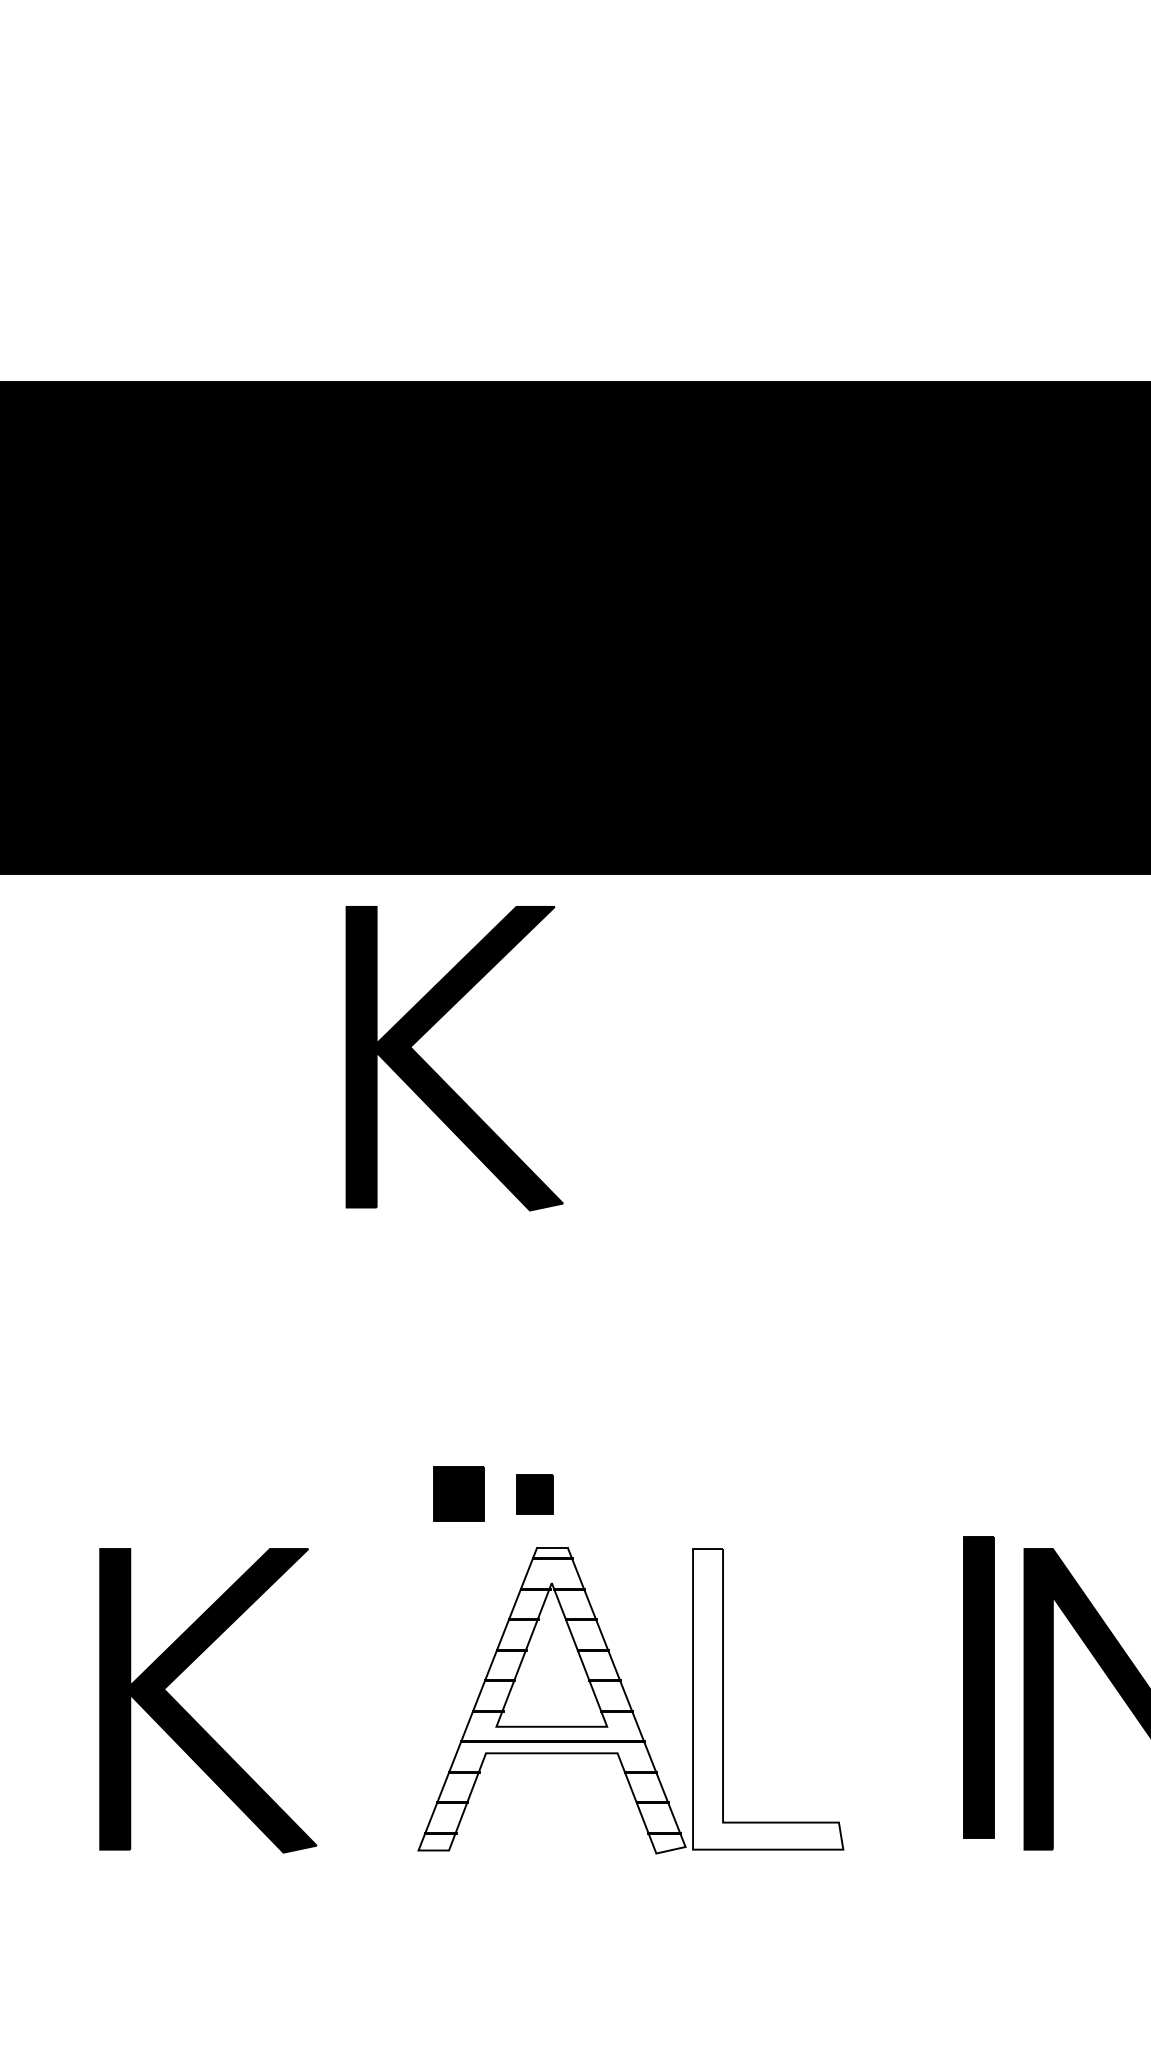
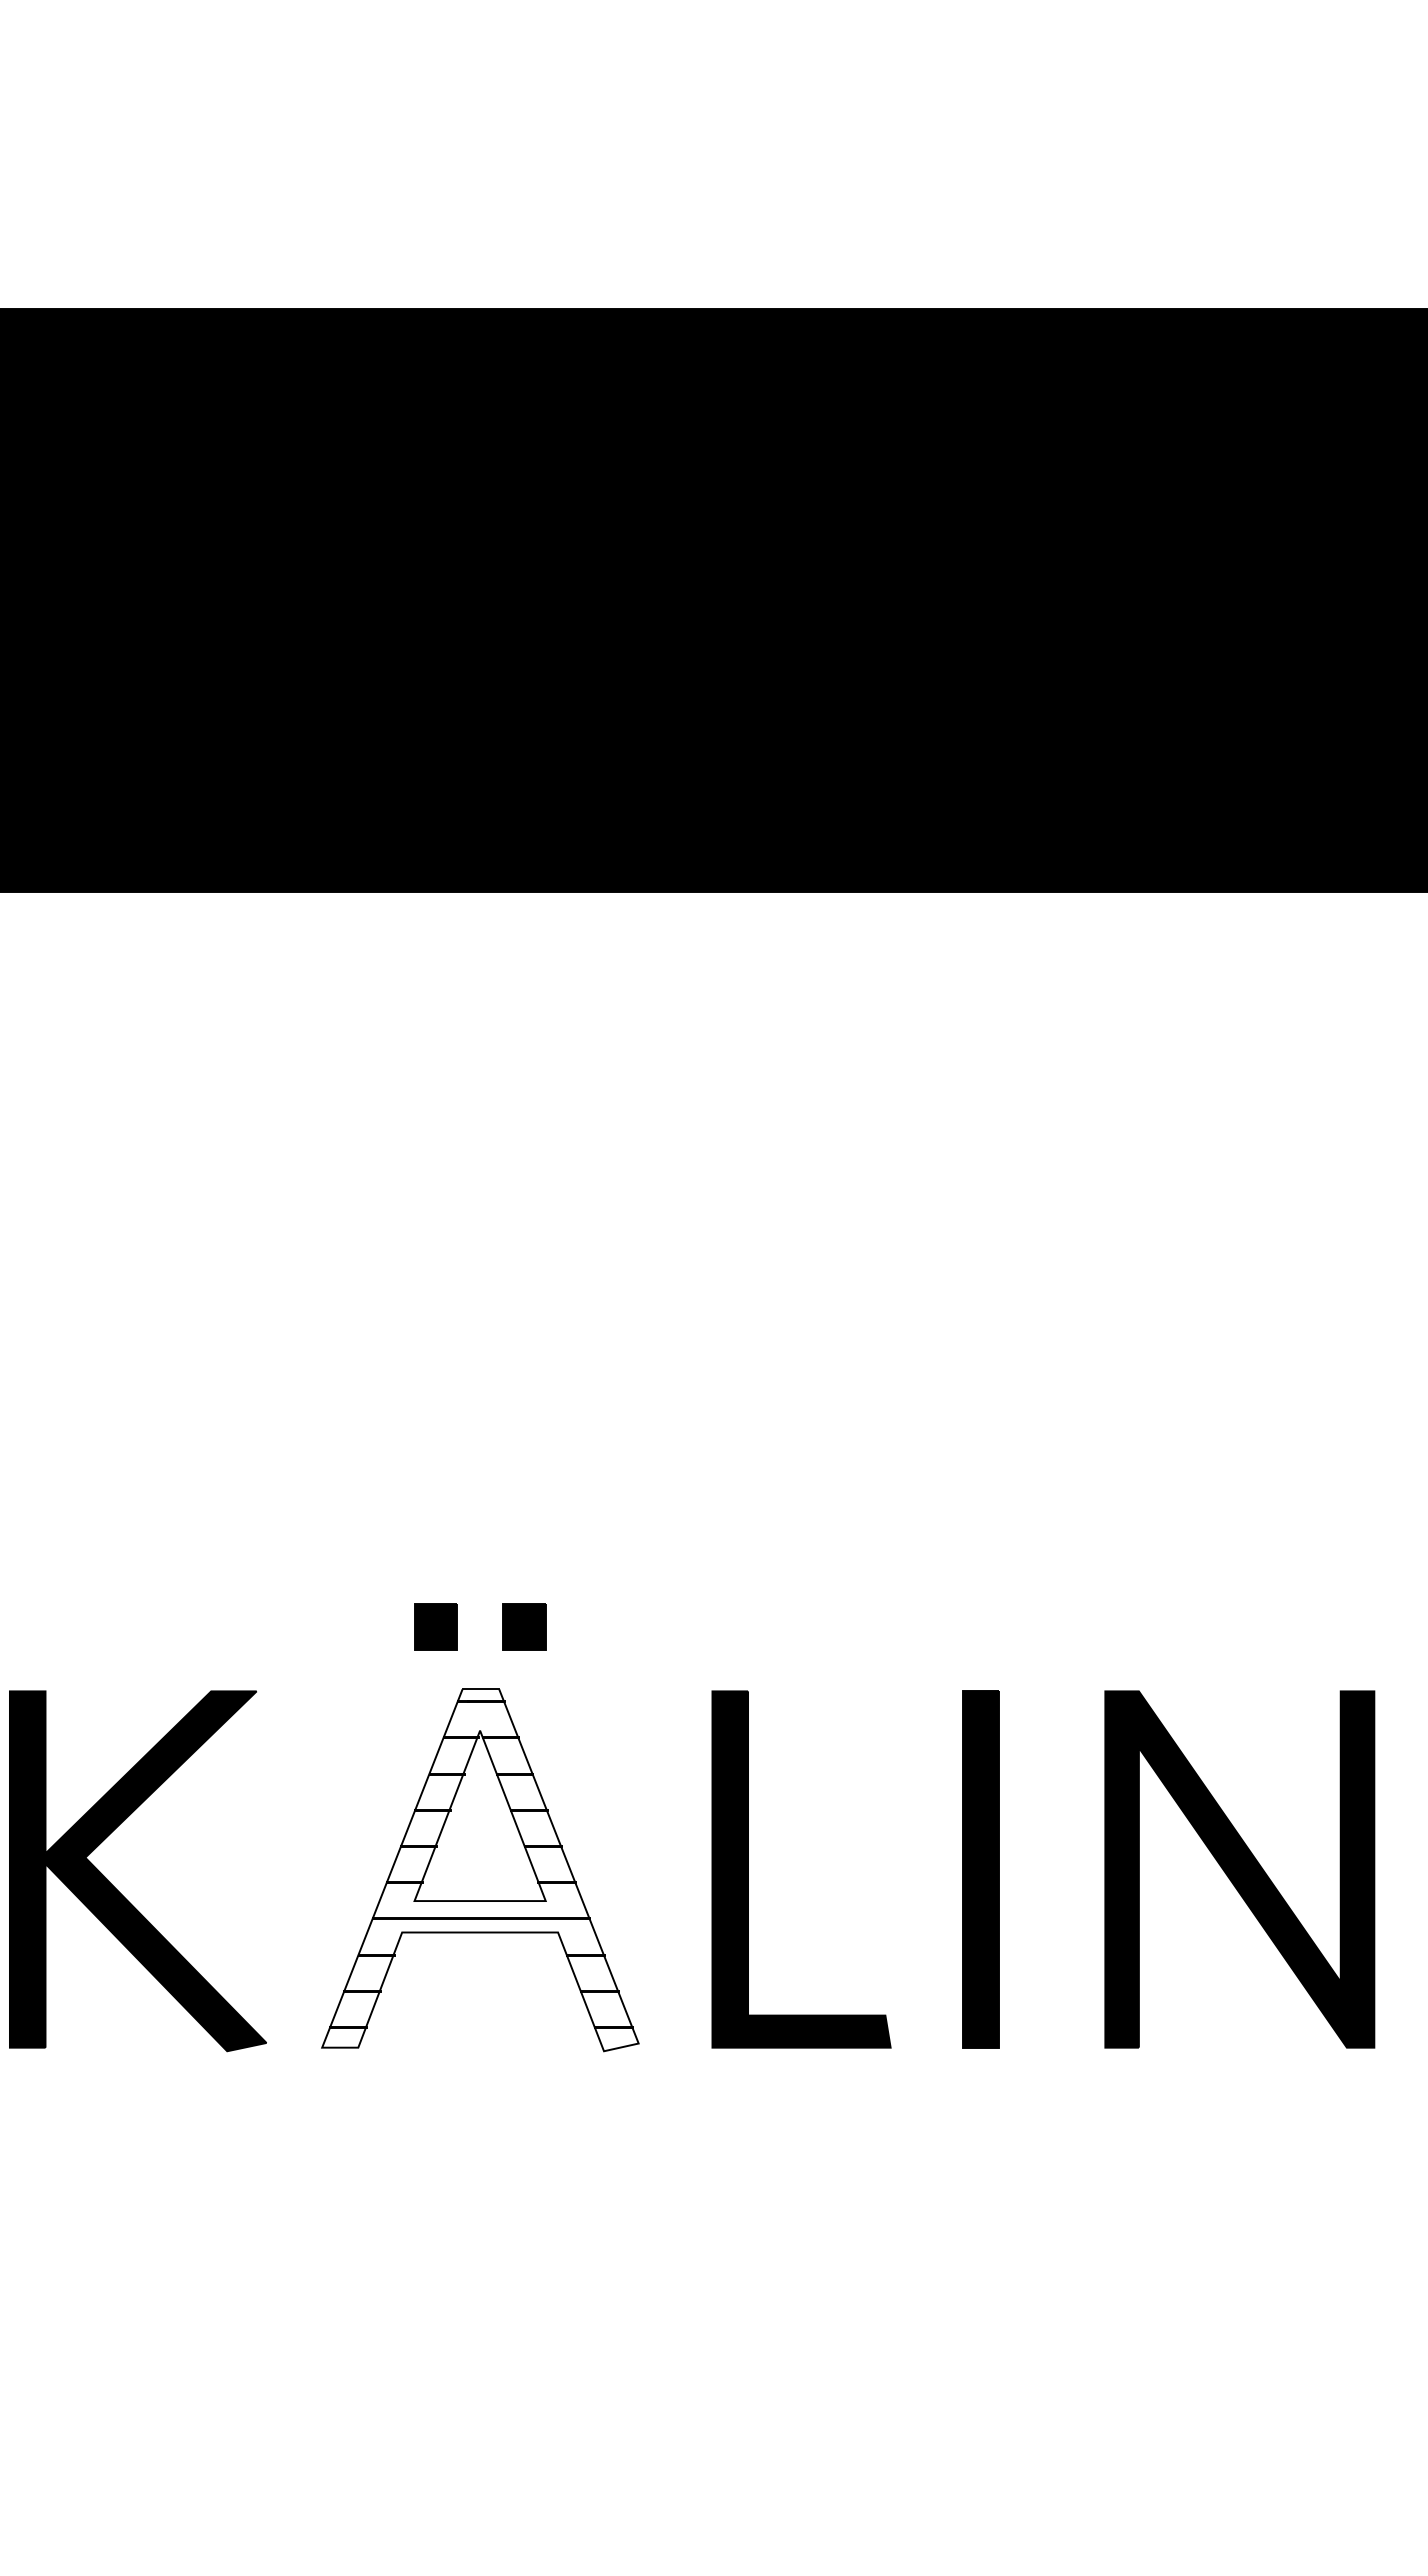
part: (438, 1074) -> (410, 1129), removed
part: (459, 1494) -> (435, 1626), size x0.71
part: (978, 1687) -> (980, 1869), moved
fill: (768, 1699) -> (801, 1869), added
part: (552, 1700) -> (480, 1870), moved

